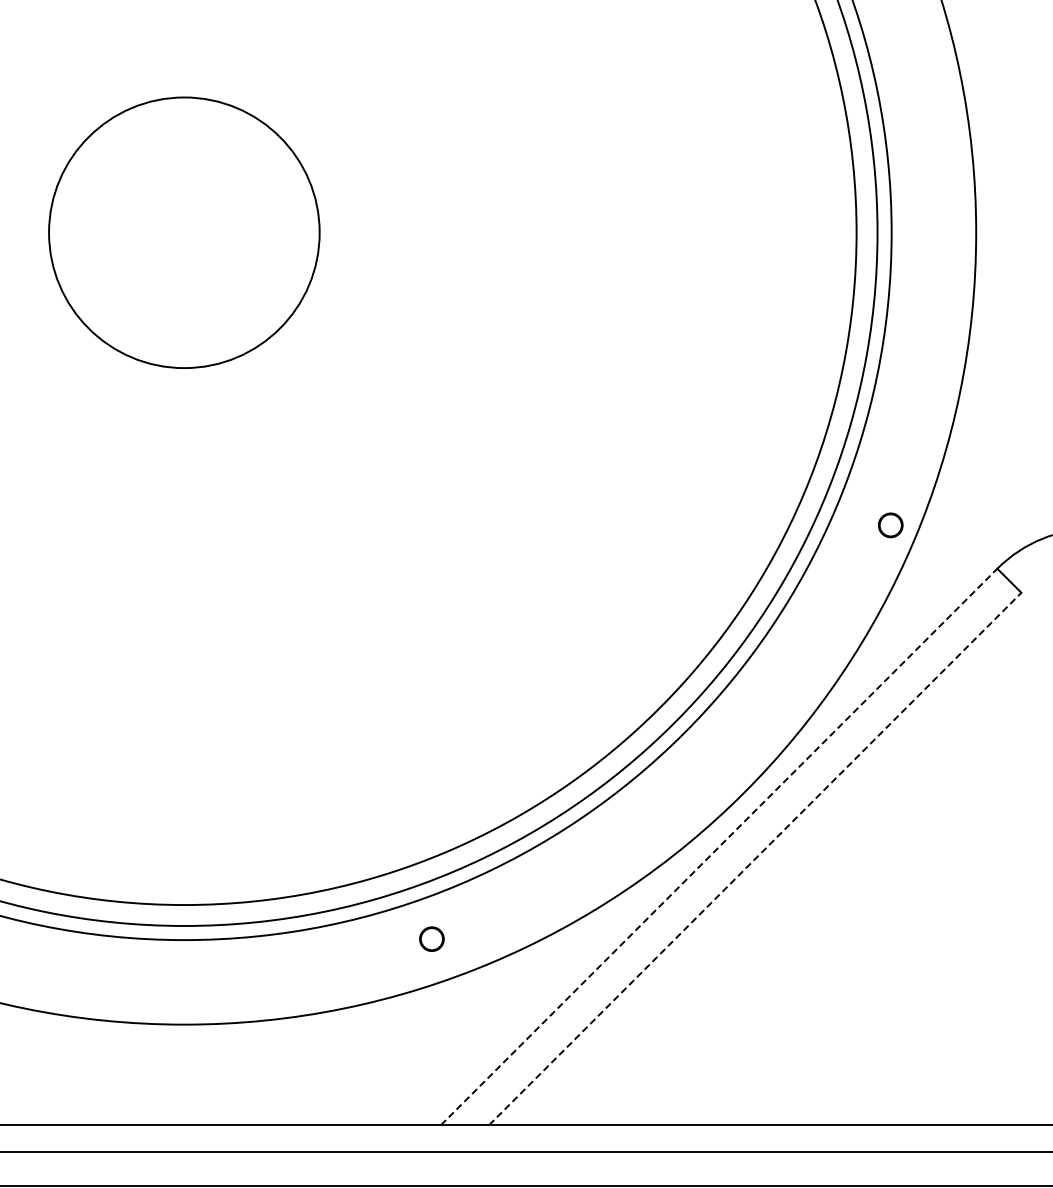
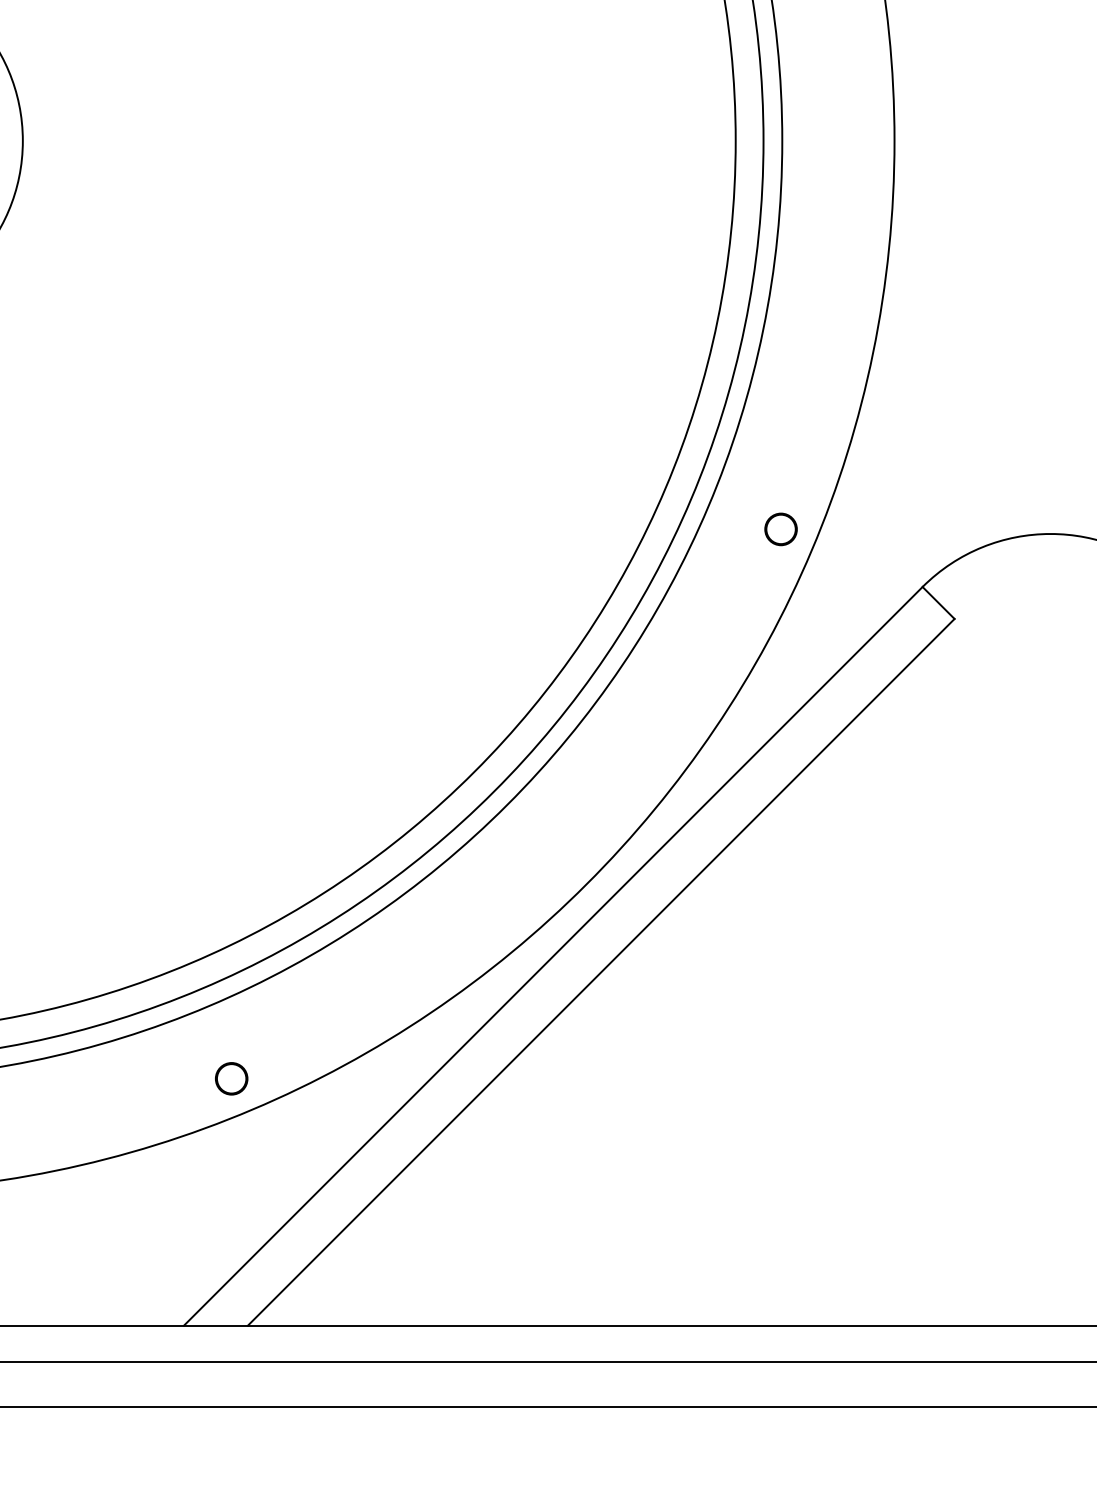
line: (719, 846) -> (553, 955), dashed -> solid
line: (755, 858) -> (601, 971), dashed -> solid
circle: (431, 938) -> (231, 1077), moved

